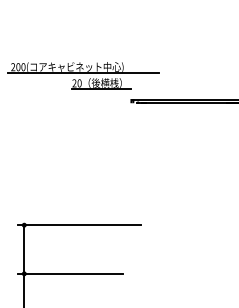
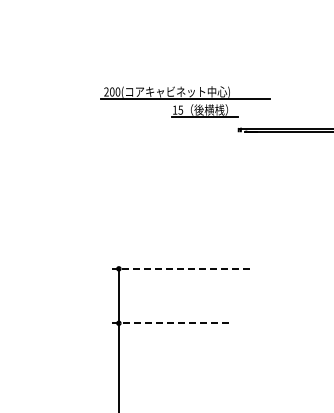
text: (76, 82) -> (177, 109), 20 -> 15
line: (79, 224) -> (180, 268), solid -> dashed
line: (70, 274) -> (170, 323), solid -> dashed

